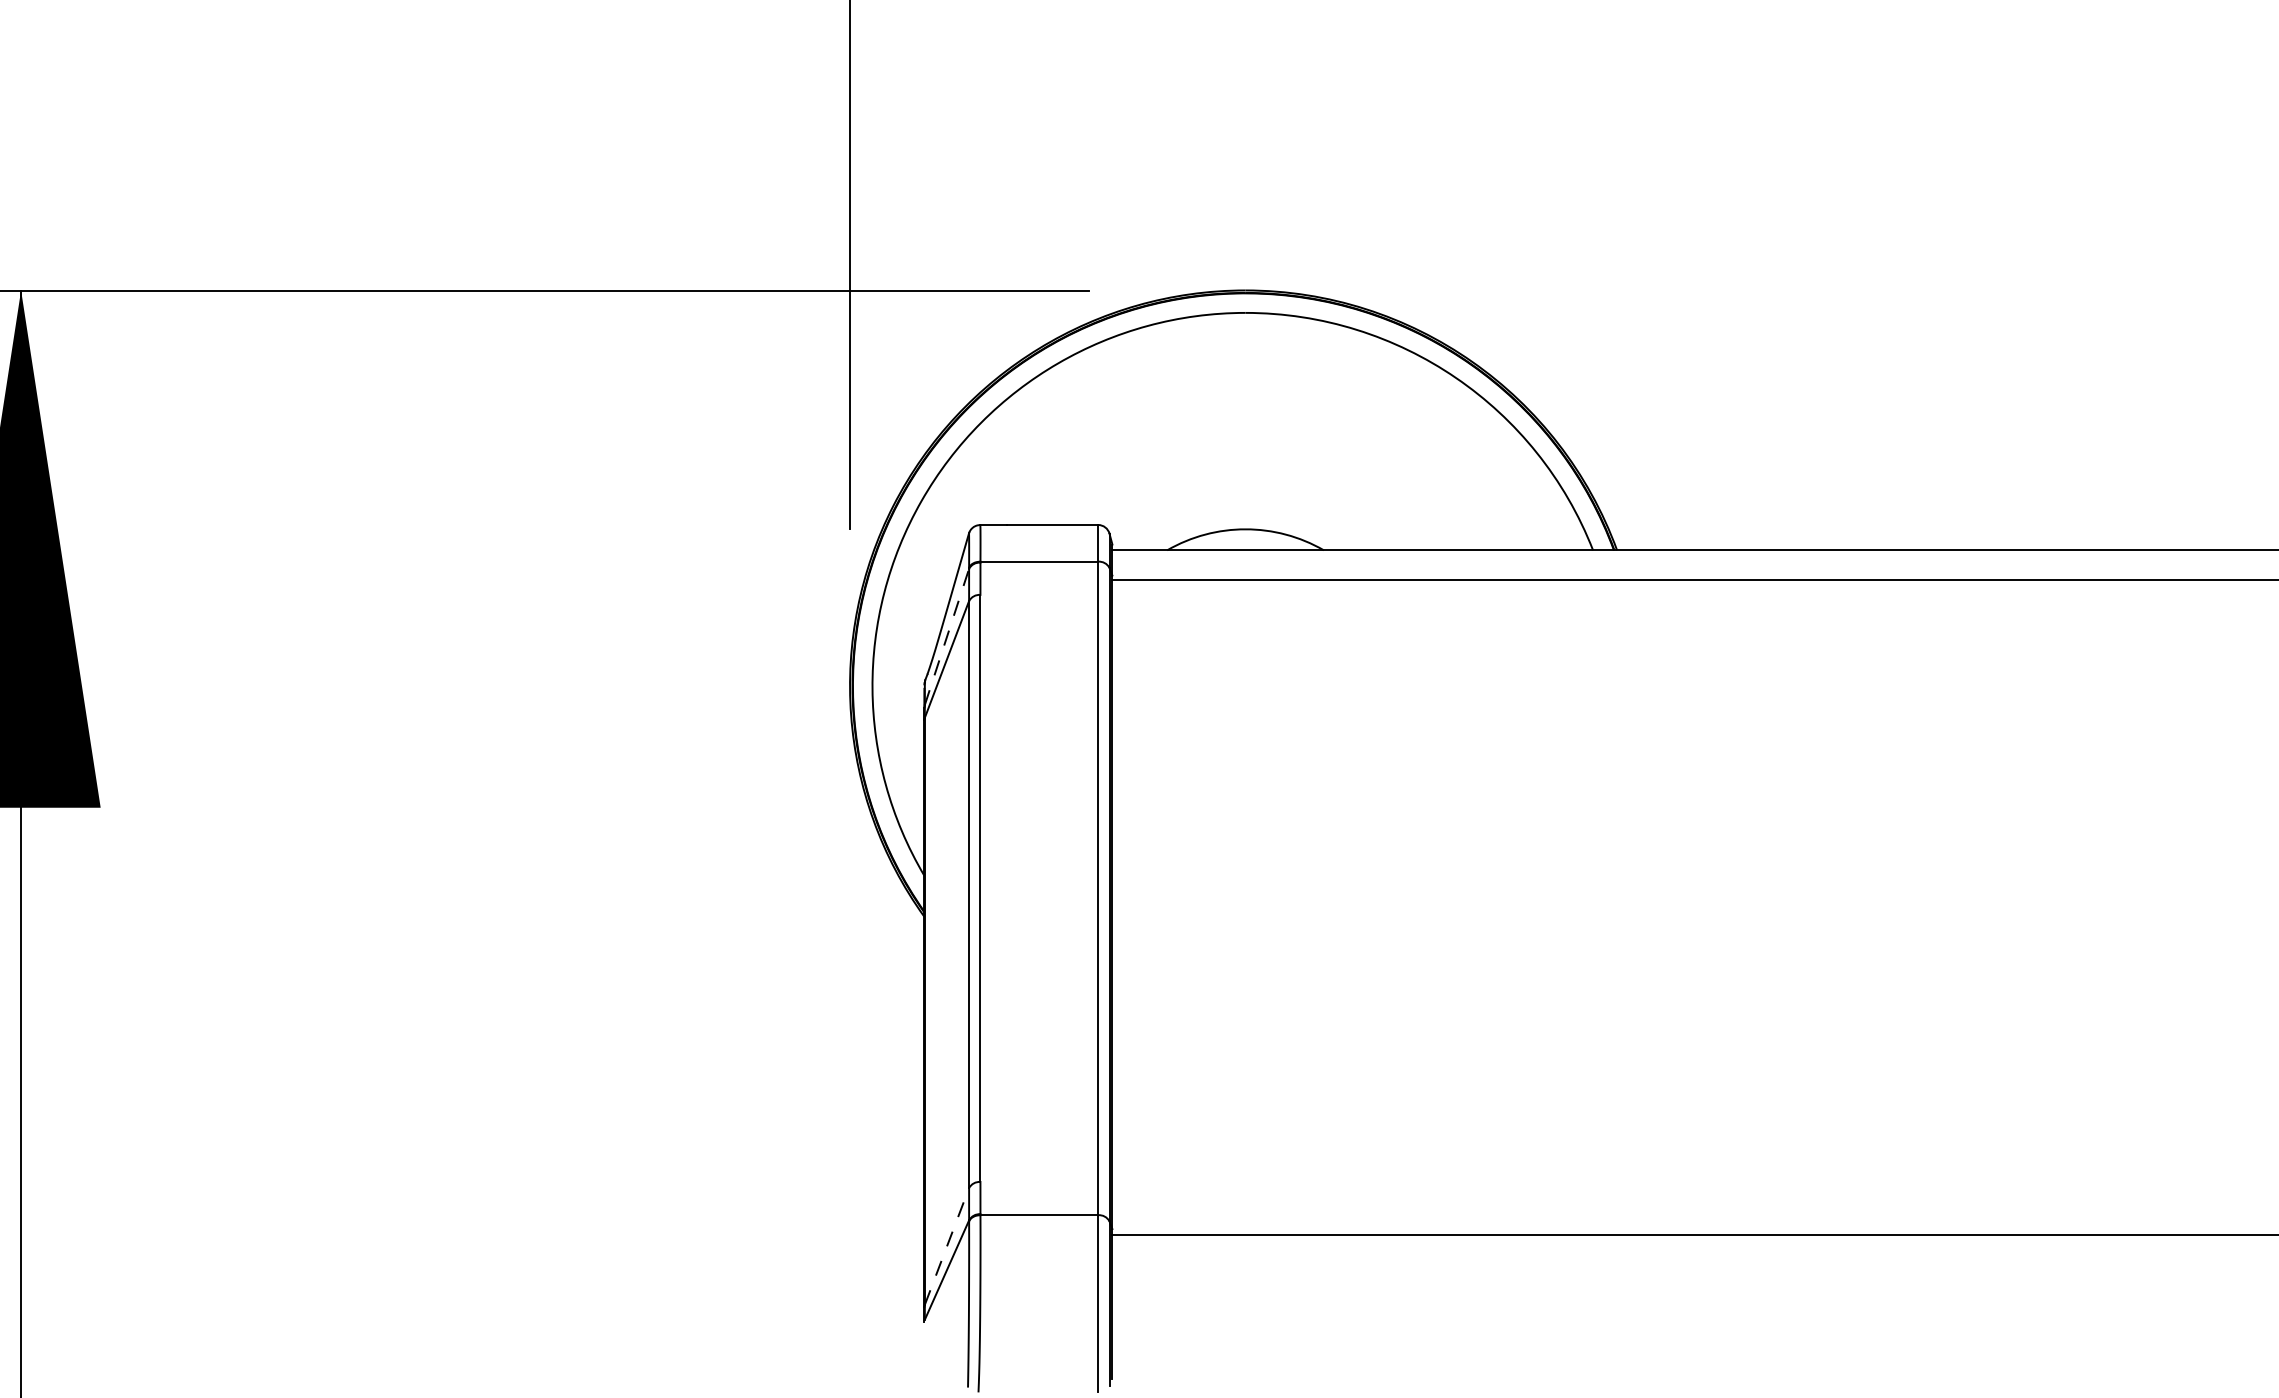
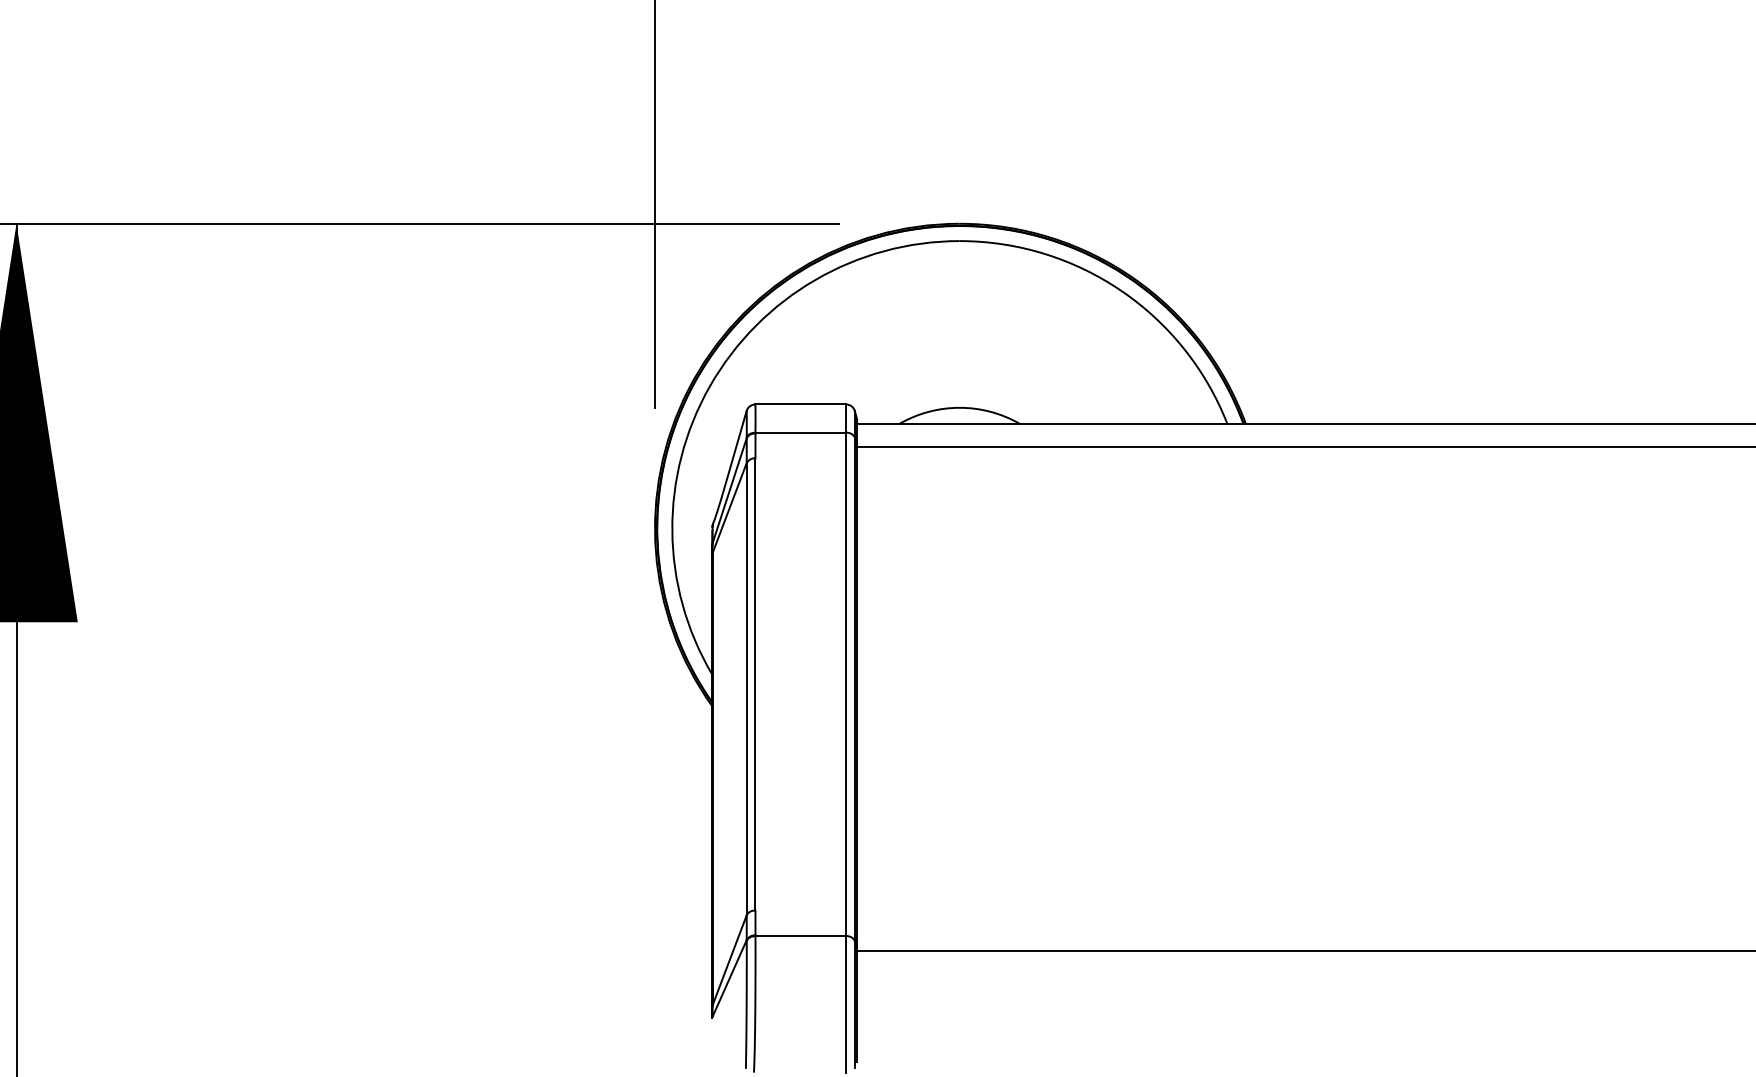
line: (946, 636) -> (729, 490), dashed -> solid
line: (947, 1246) -> (730, 960), dashed -> solid

